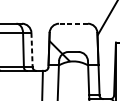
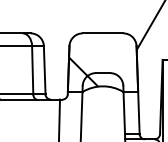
line: (73, 23) -> (102, 33), dashed -> solid
line: (31, 50) -> (44, 70), dashed -> solid

